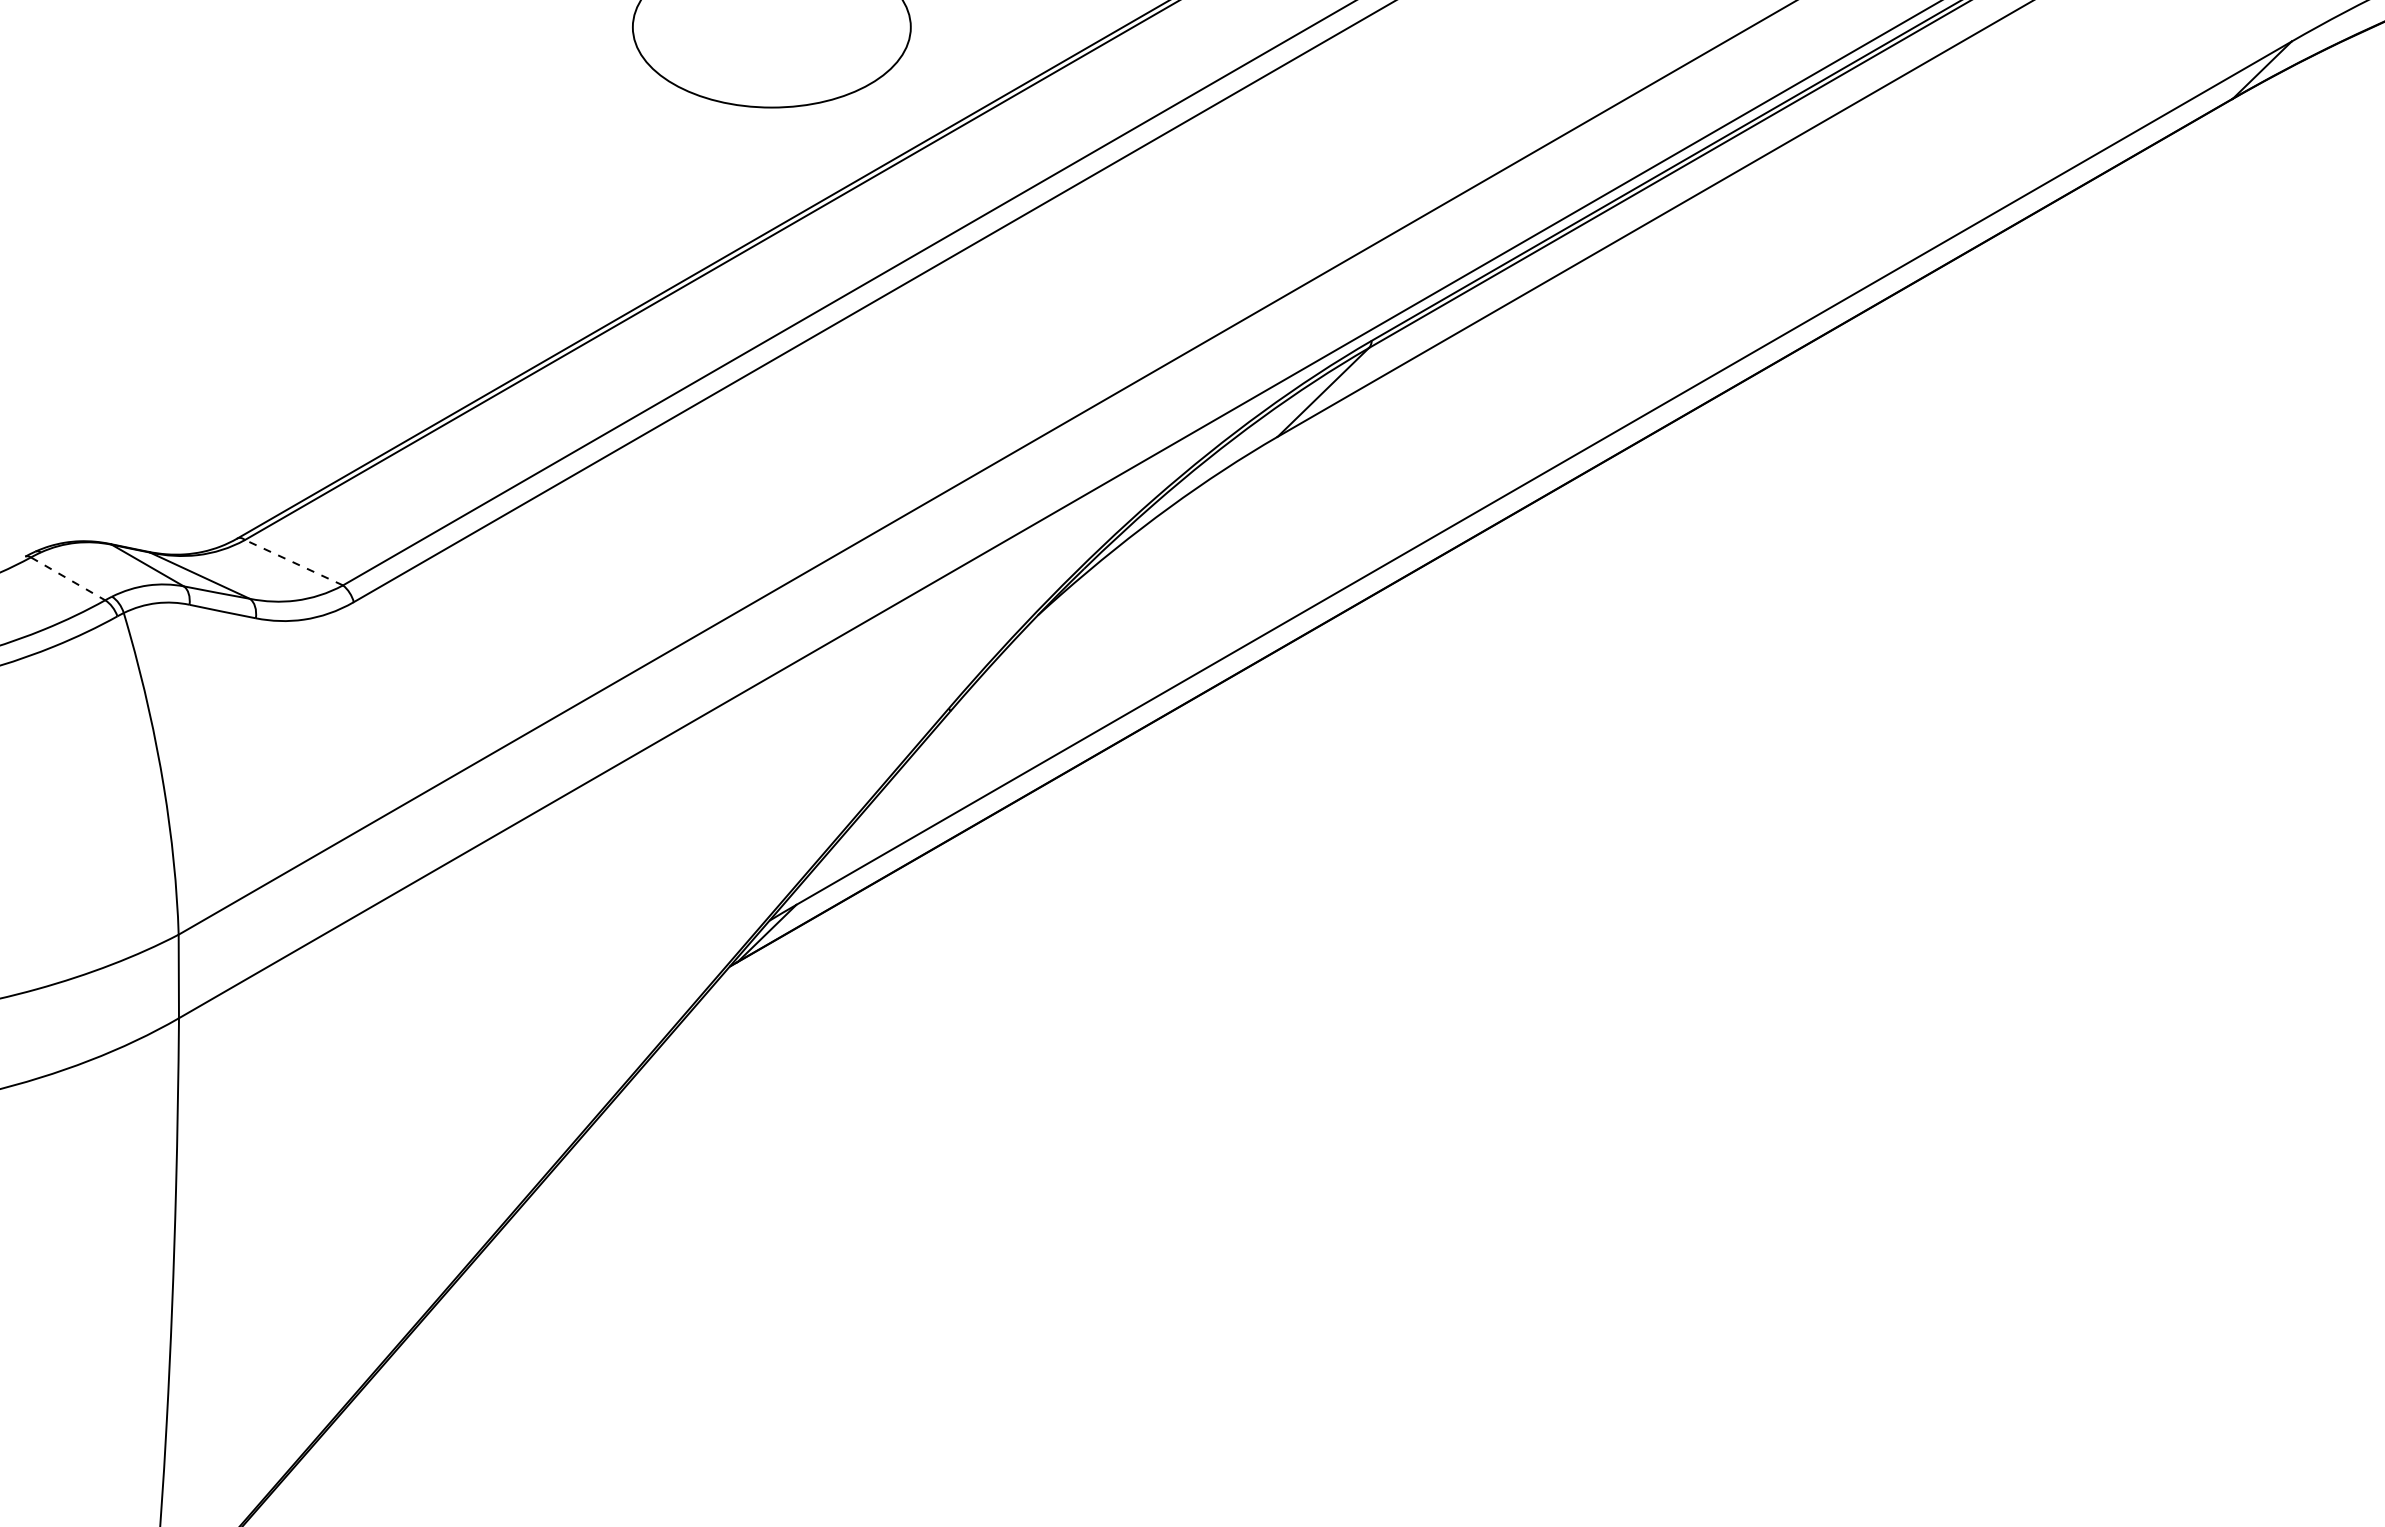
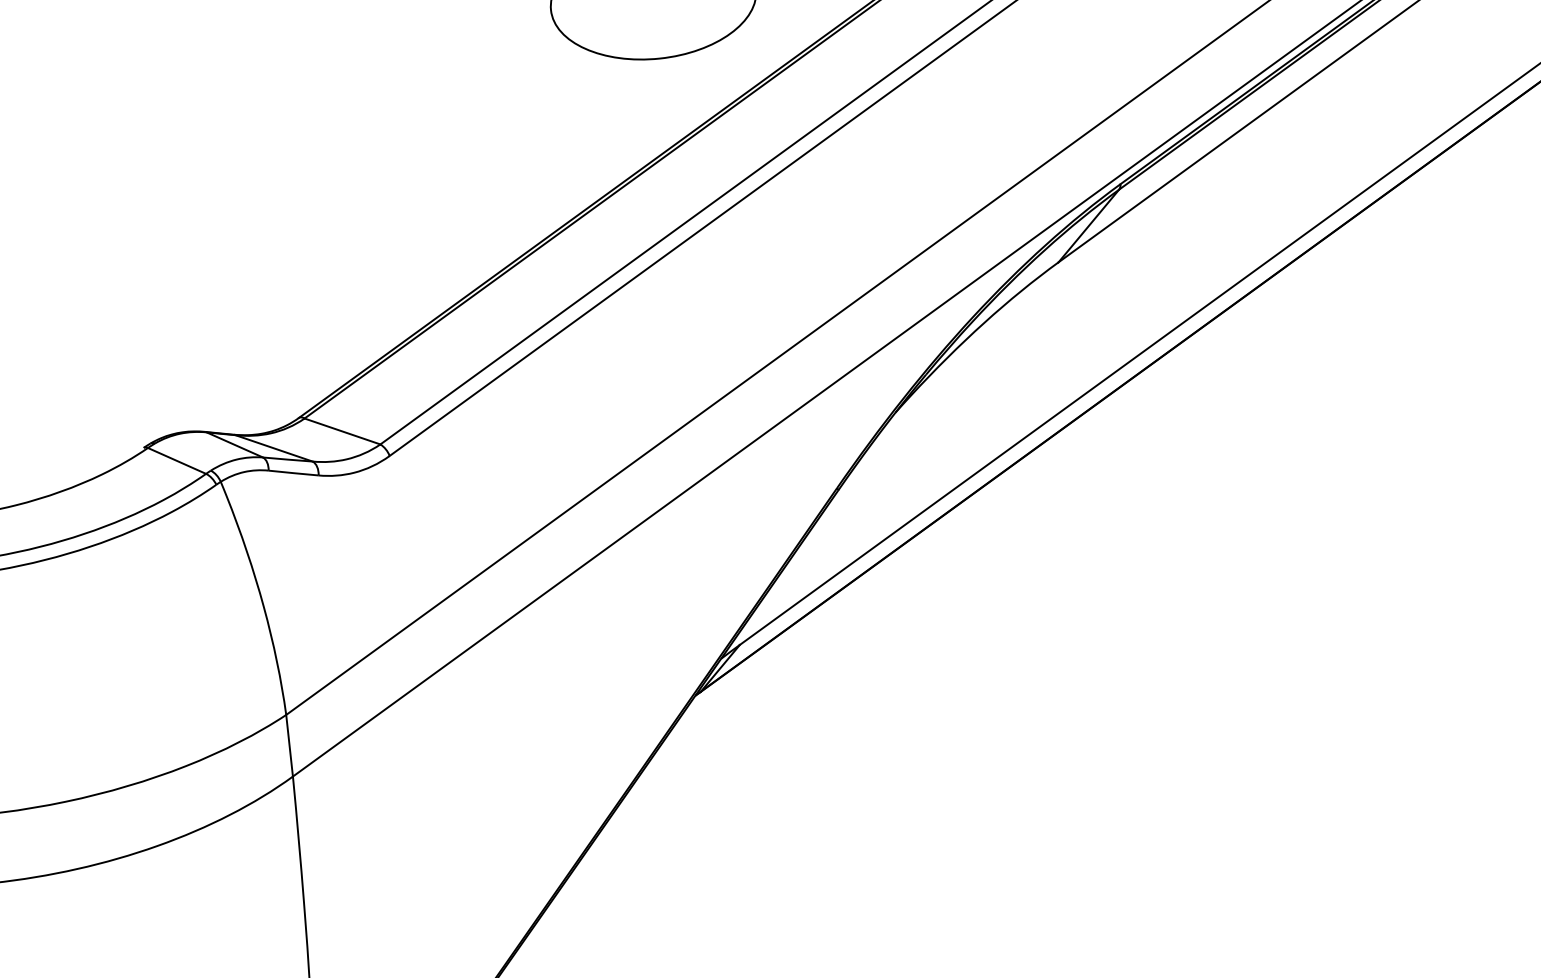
line: (293, 562) -> (342, 431), dashed -> solid
line: (68, 578) -> (177, 460), dashed -> solid

